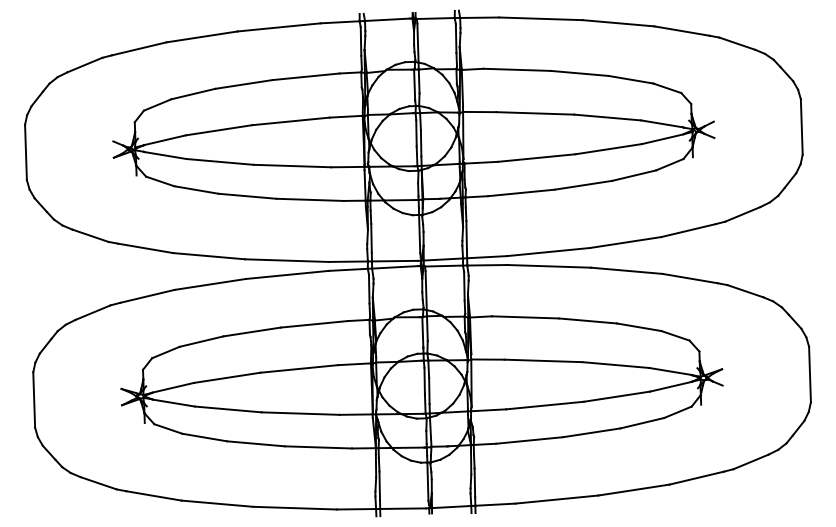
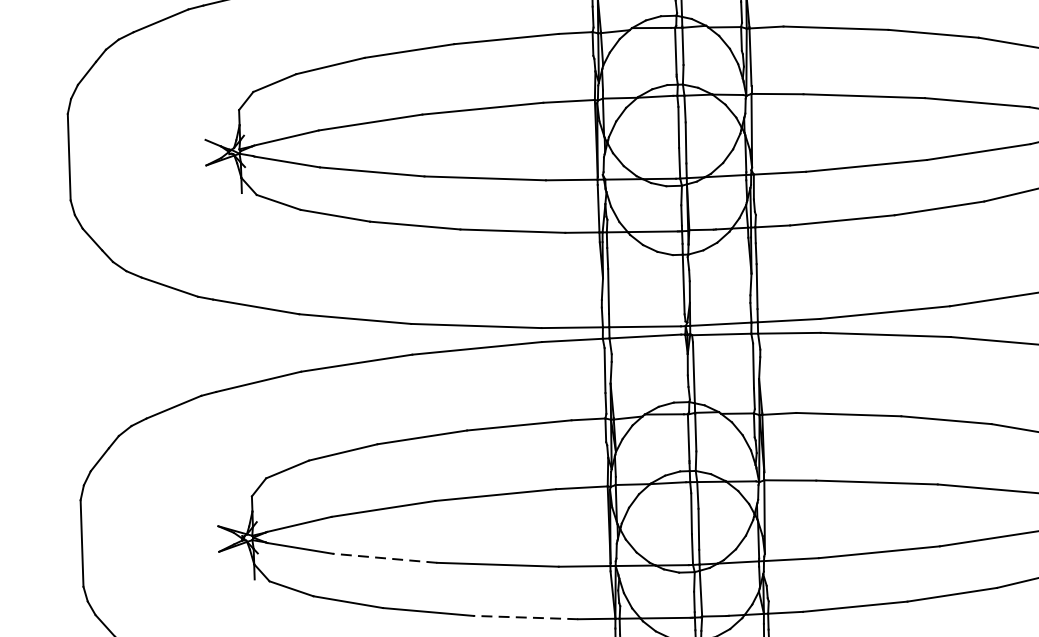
line: (228, 409) -> (385, 558), solid -> dashed
line: (318, 447) -> (525, 617), solid -> dashed

